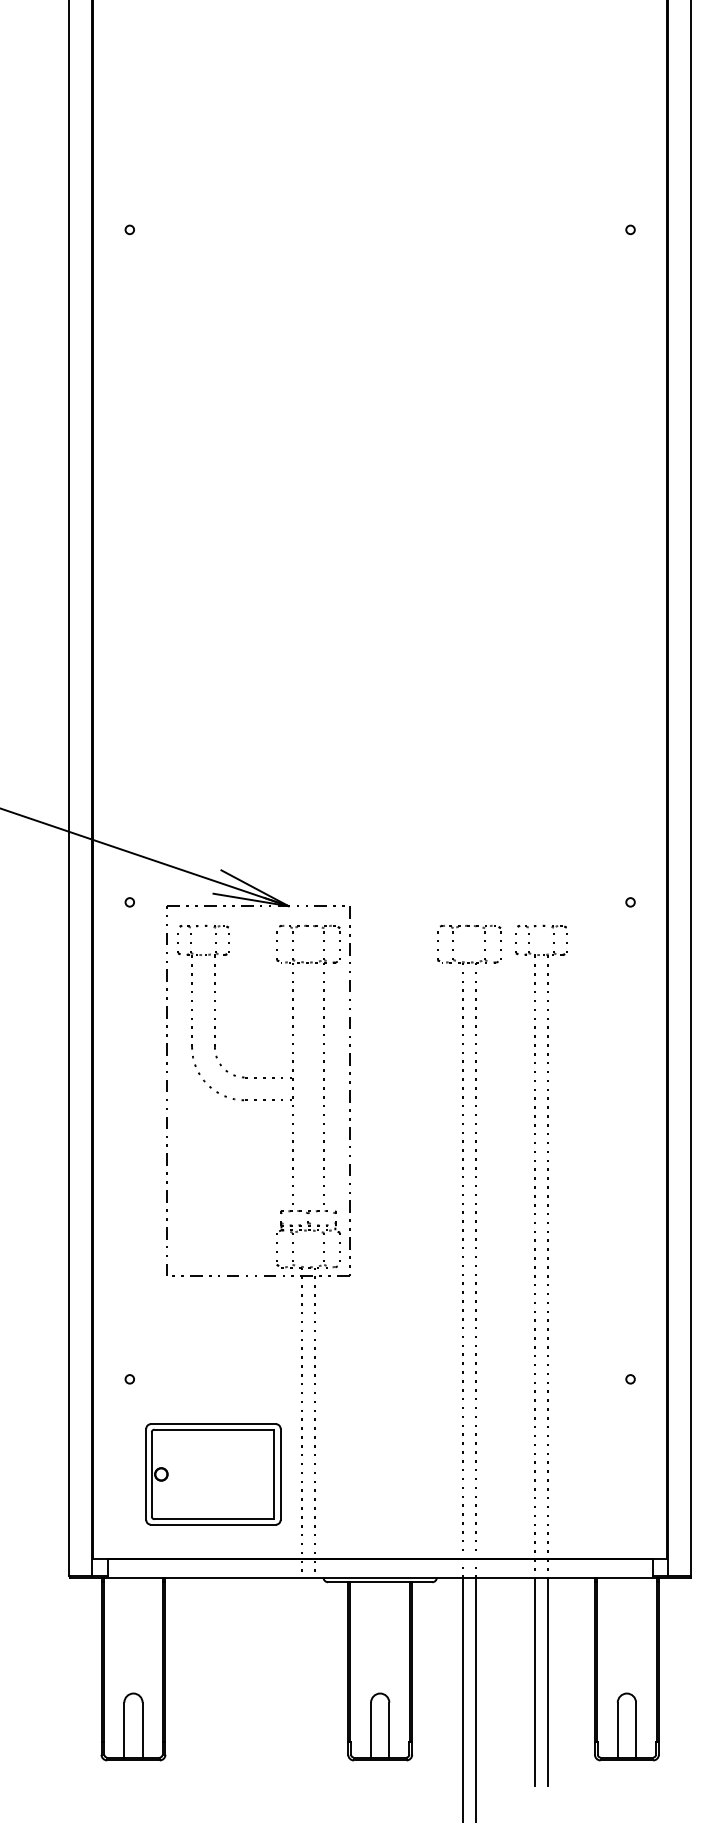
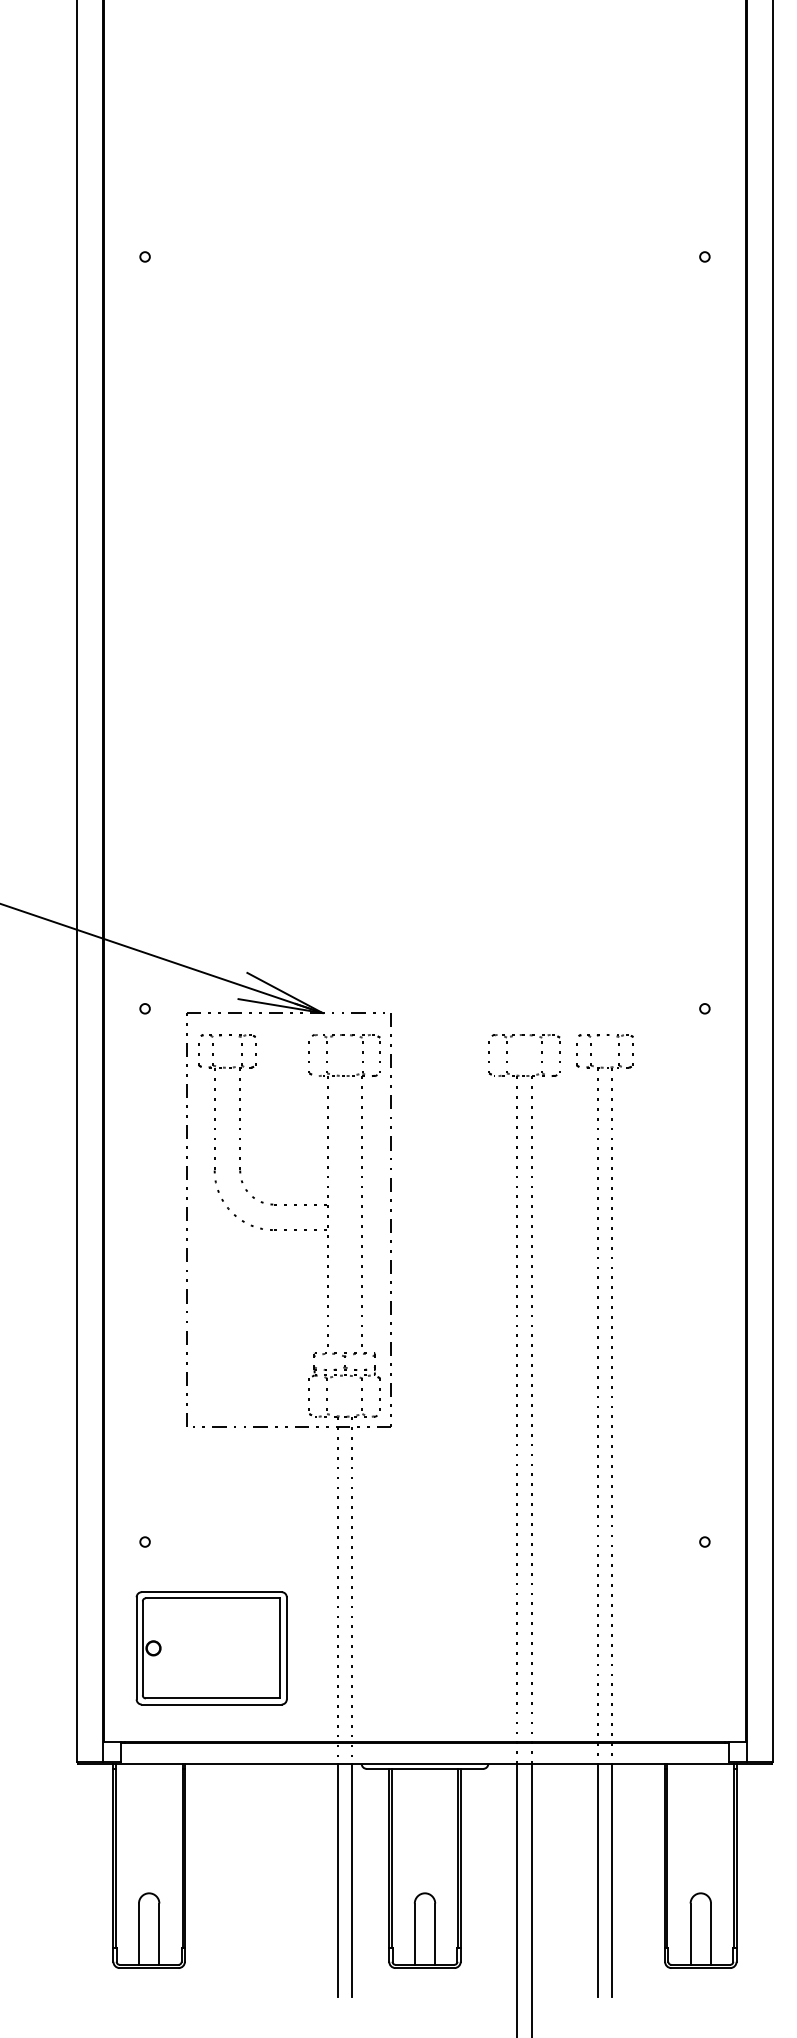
part: (213, 1474) -> (211, 1648), moved
line: (302, 1681) -> (338, 1879), added
line: (314, 1681) -> (351, 1879), added

